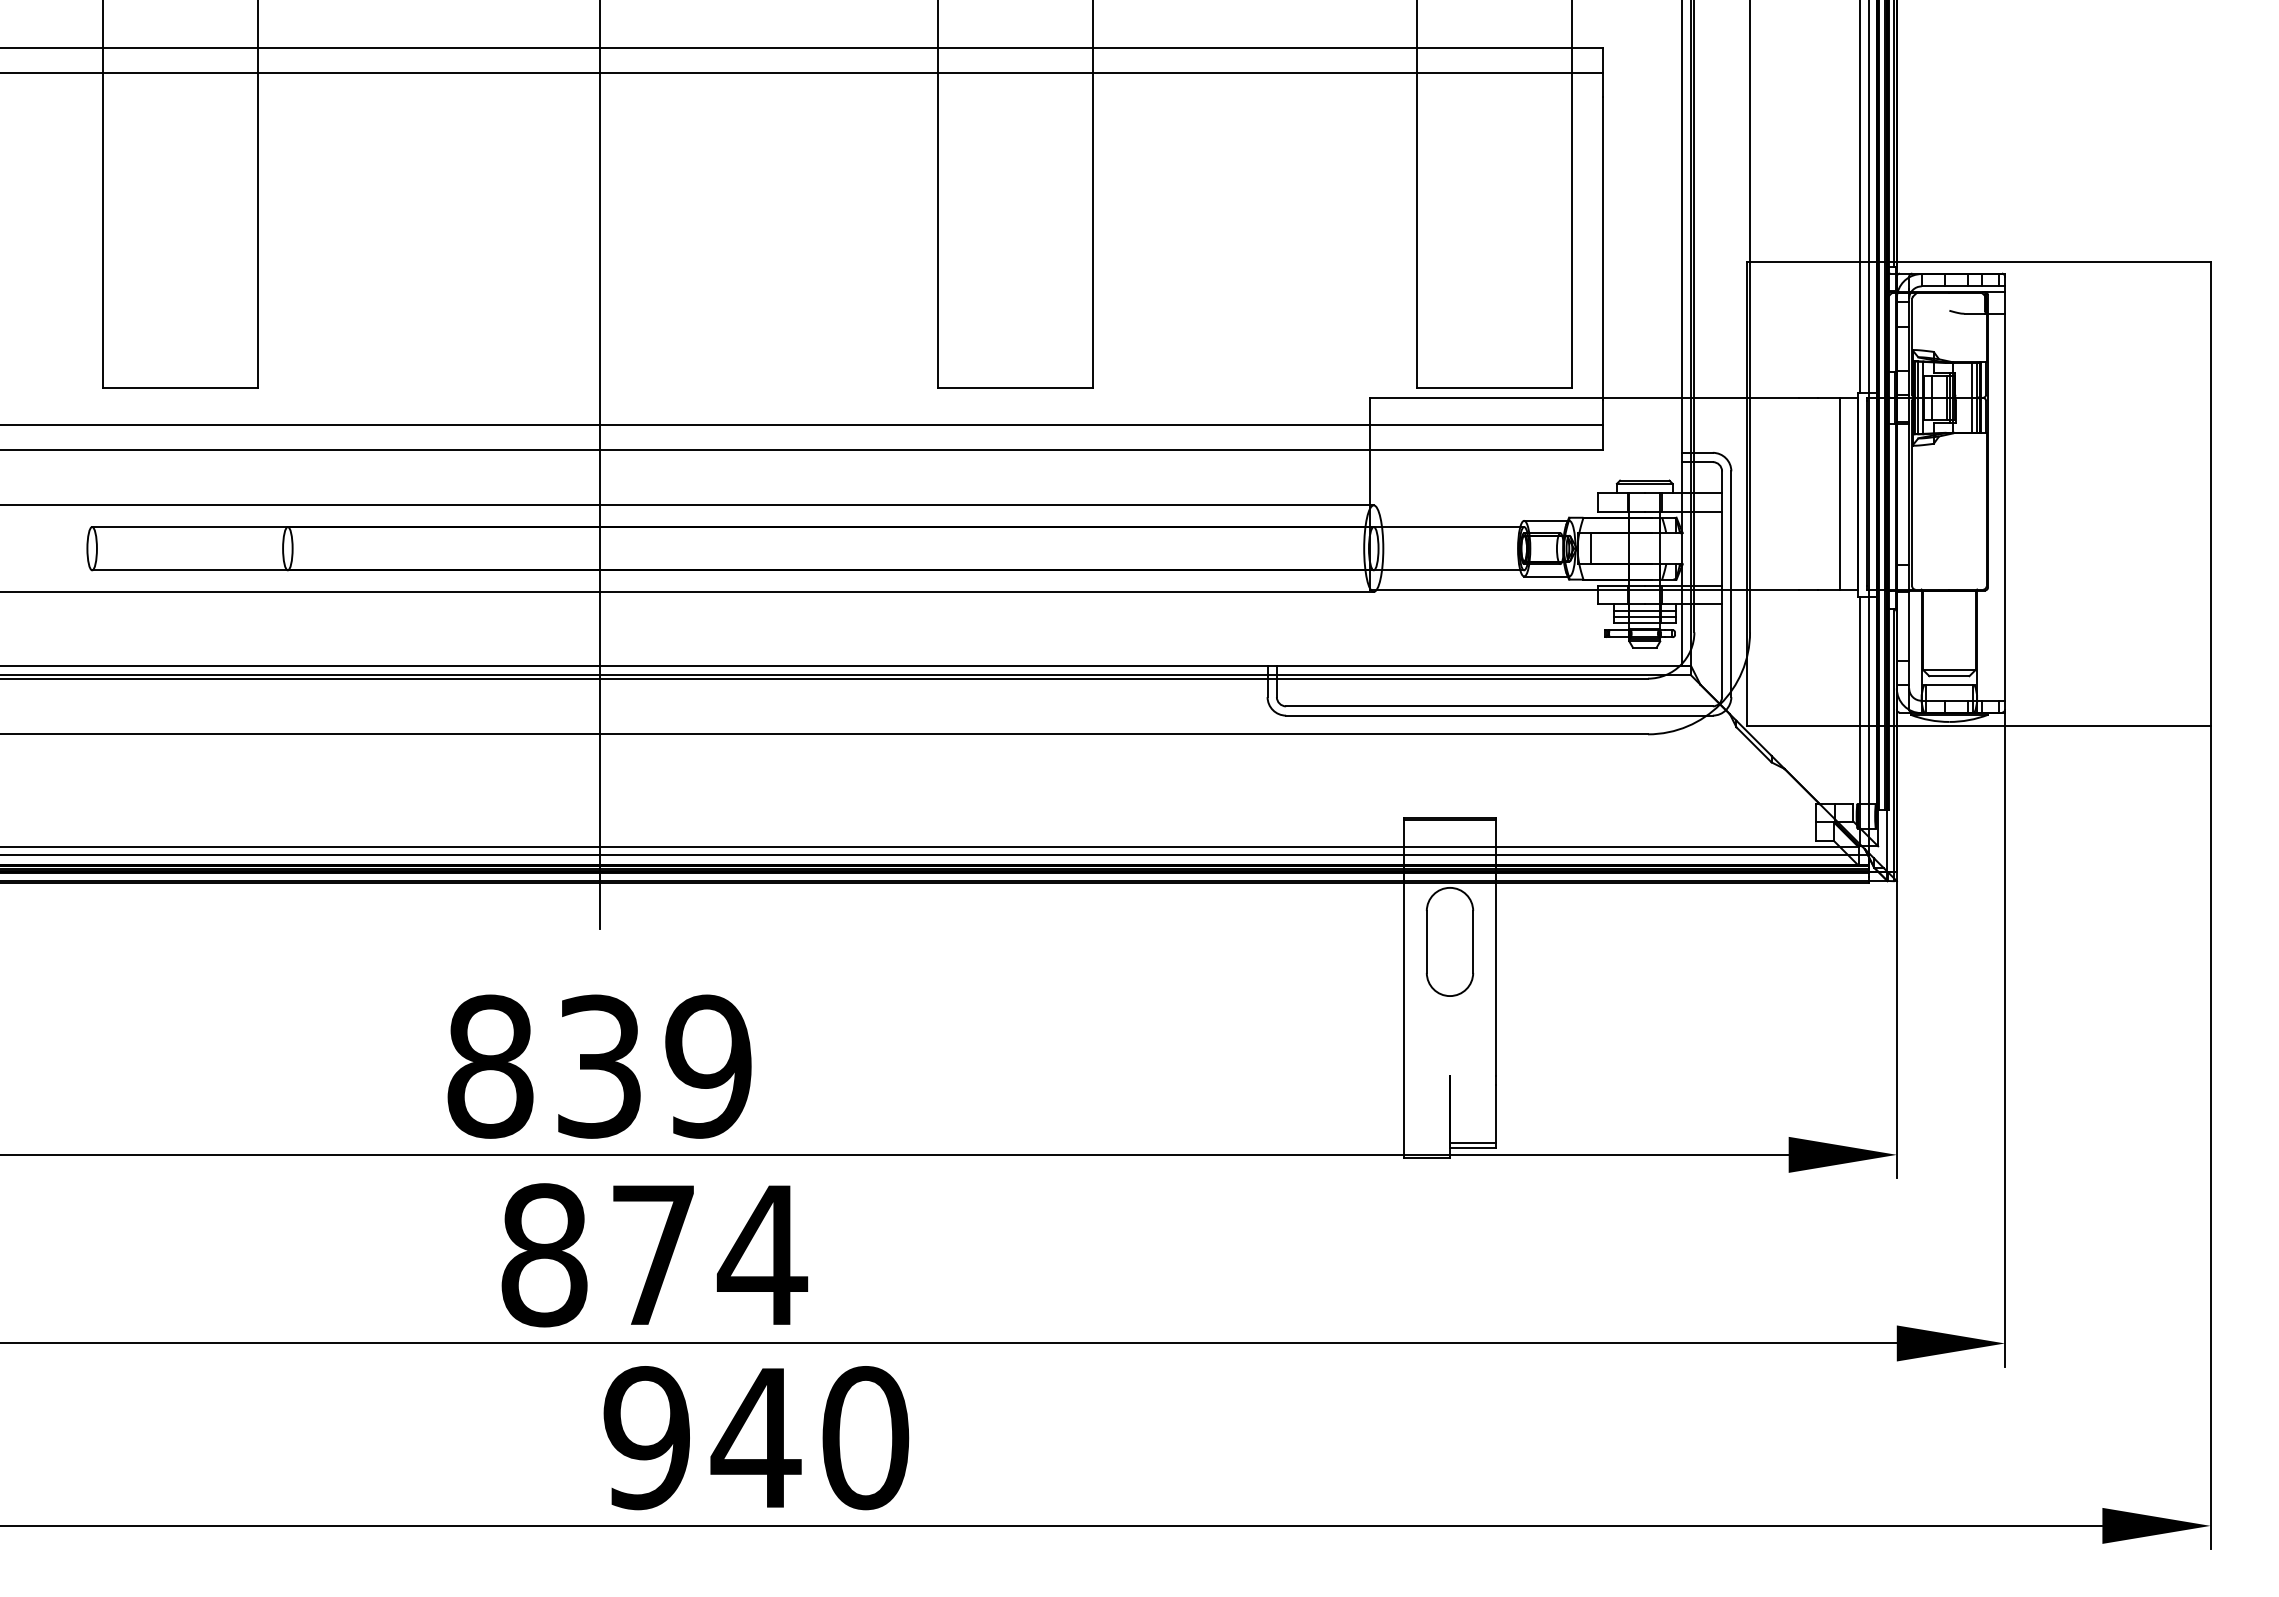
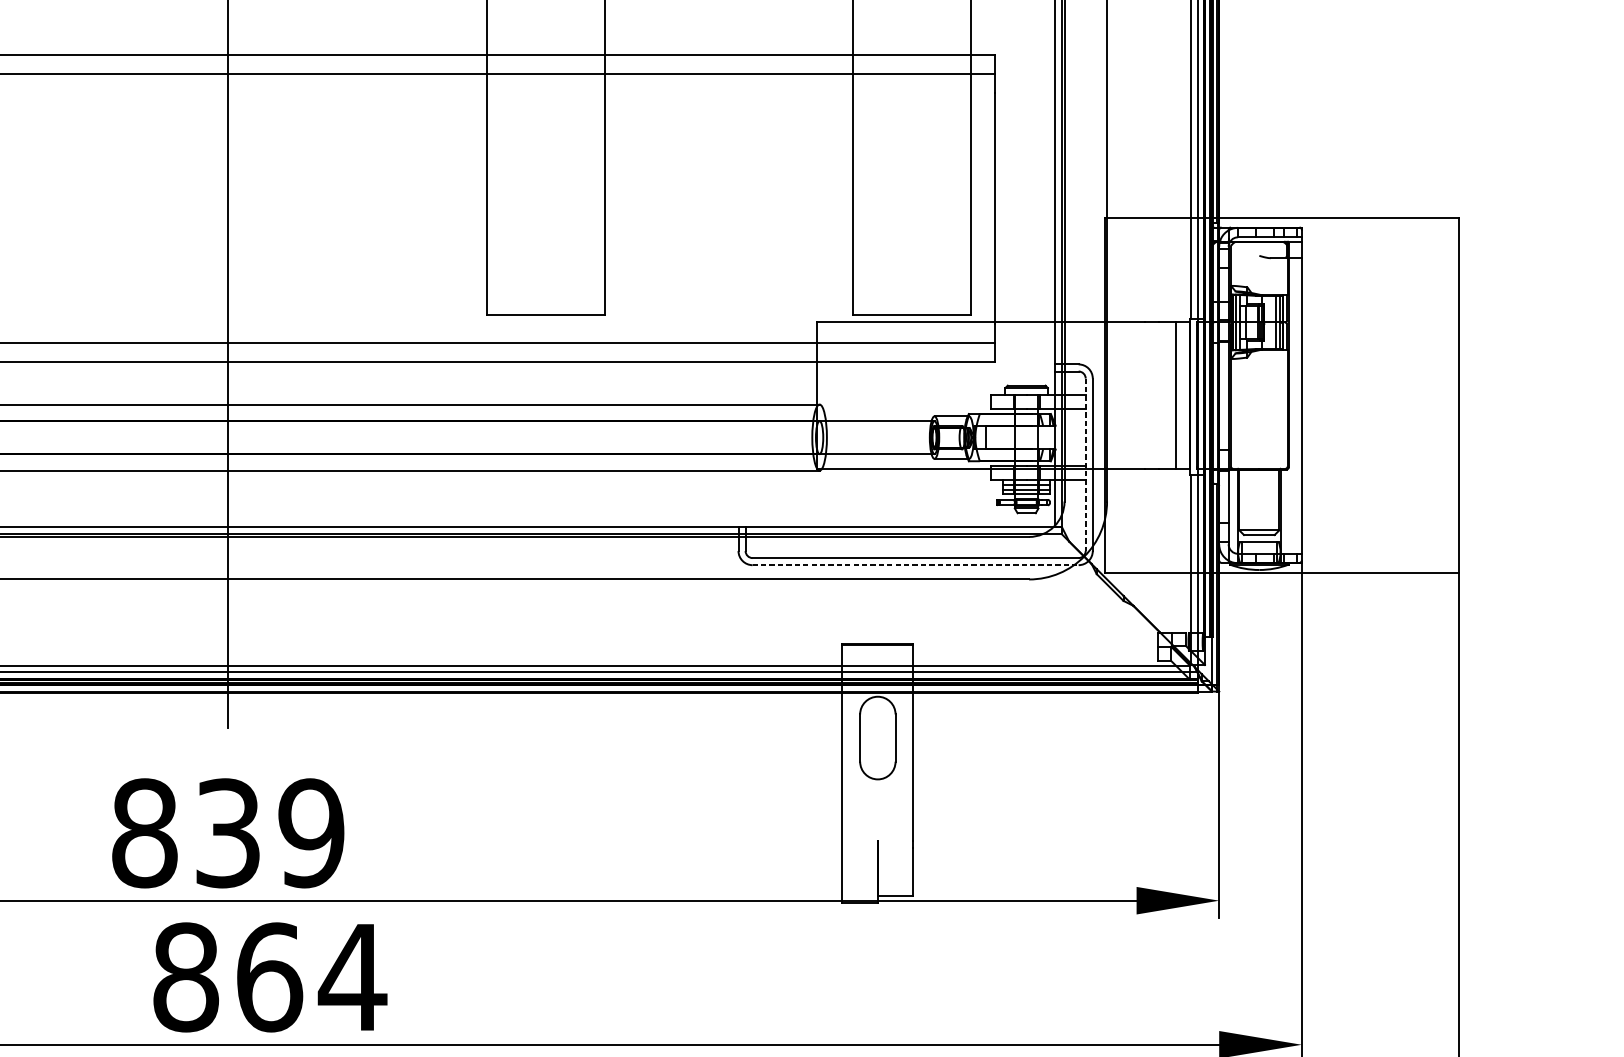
line: (1722, 584) -> (1086, 465), solid -> dashed
line: (1499, 715) -> (915, 565), solid -> dashed
line: (1473, 1143) -> (895, 892), removed
text: (654, 1255) -> (270, 977), 874 -> 864

